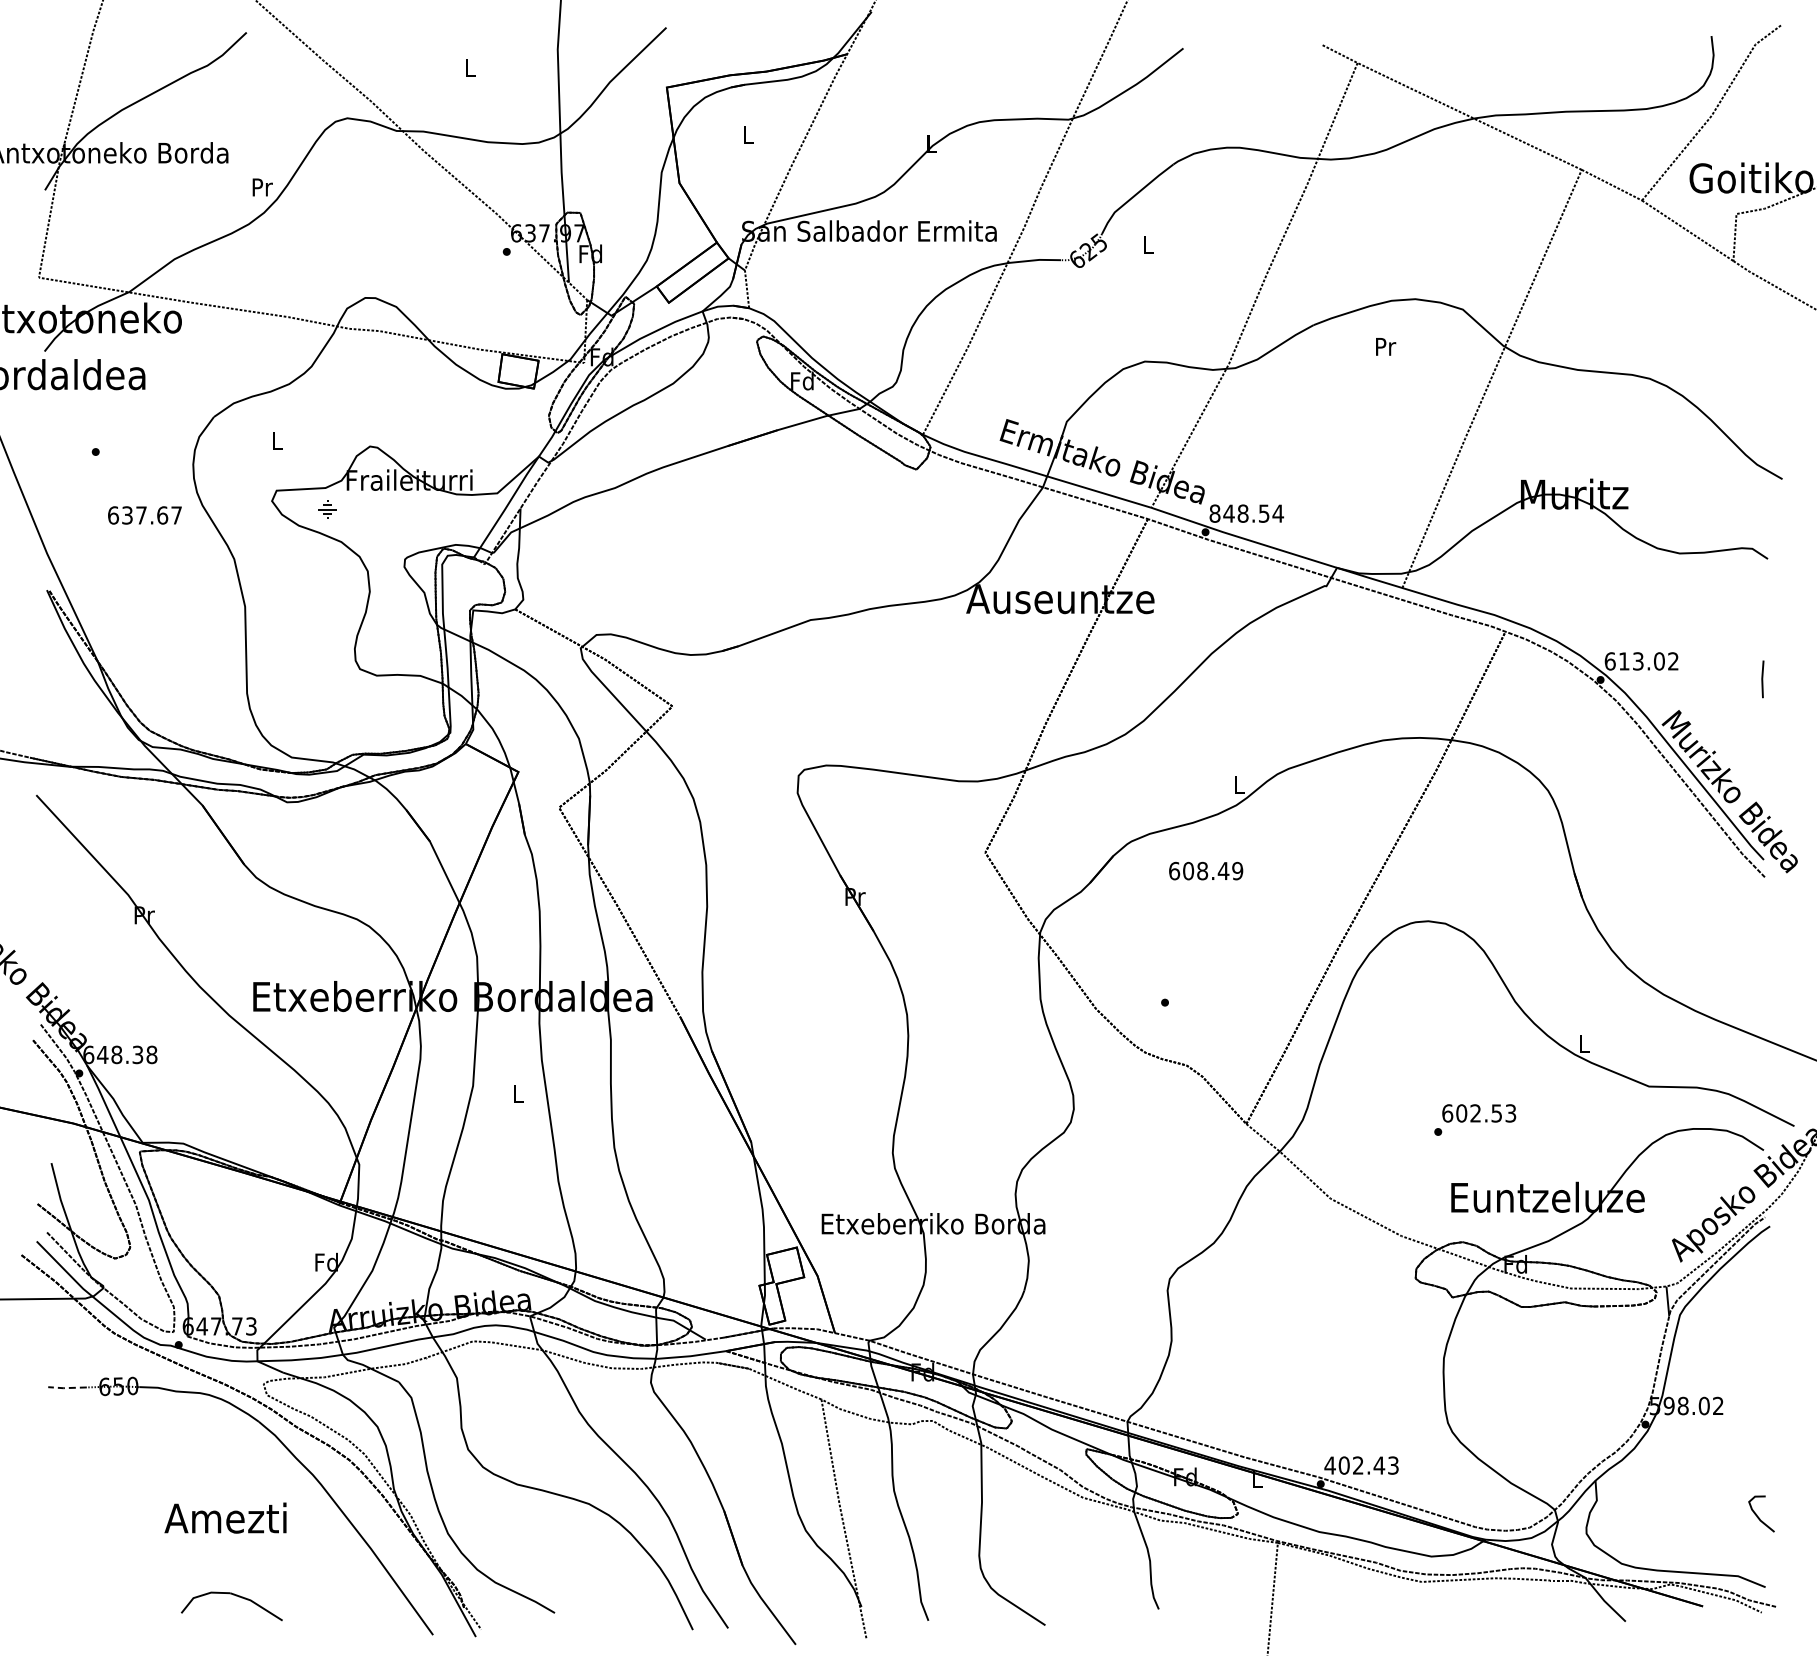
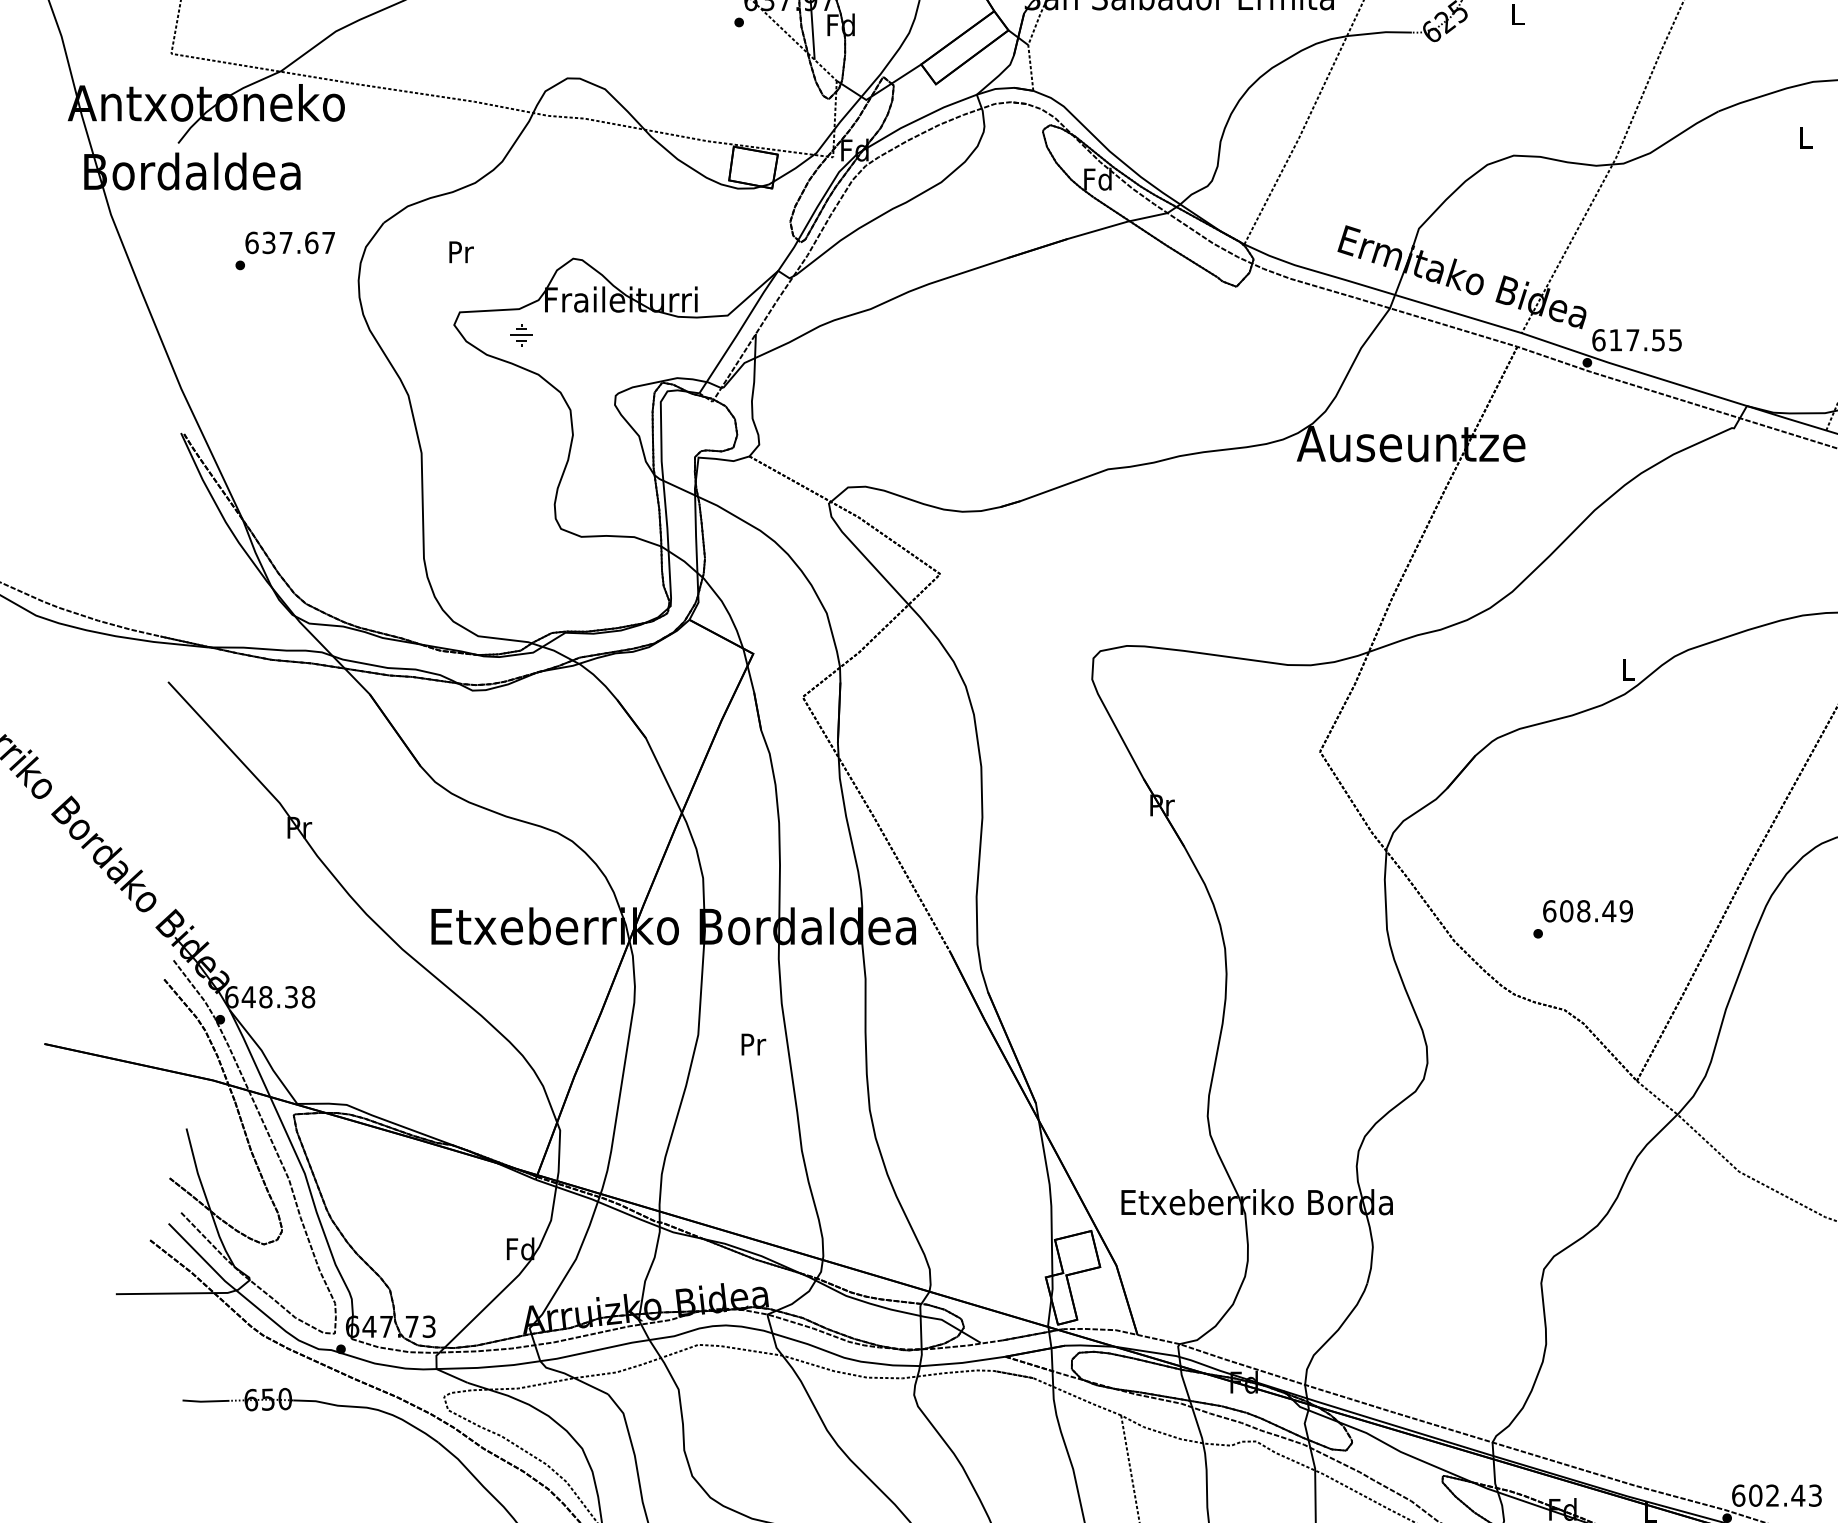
text: (1386, 346) -> (1806, 137), Pr -> L
text: (278, 441) -> (462, 252), L -> Pr
text: (1246, 513) -> (1637, 340), 848.54 -> 617.55
text: (144, 515) -> (289, 242), moved
text: (1206, 870) -> (1588, 910), moved
text: (518, 1093) -> (753, 1044), L -> Pr
line: (66, 1388) -> (204, 1402), dashed -> solid
text: (1329, 1465) -> (1737, 1495), 402.43 -> 602.43

